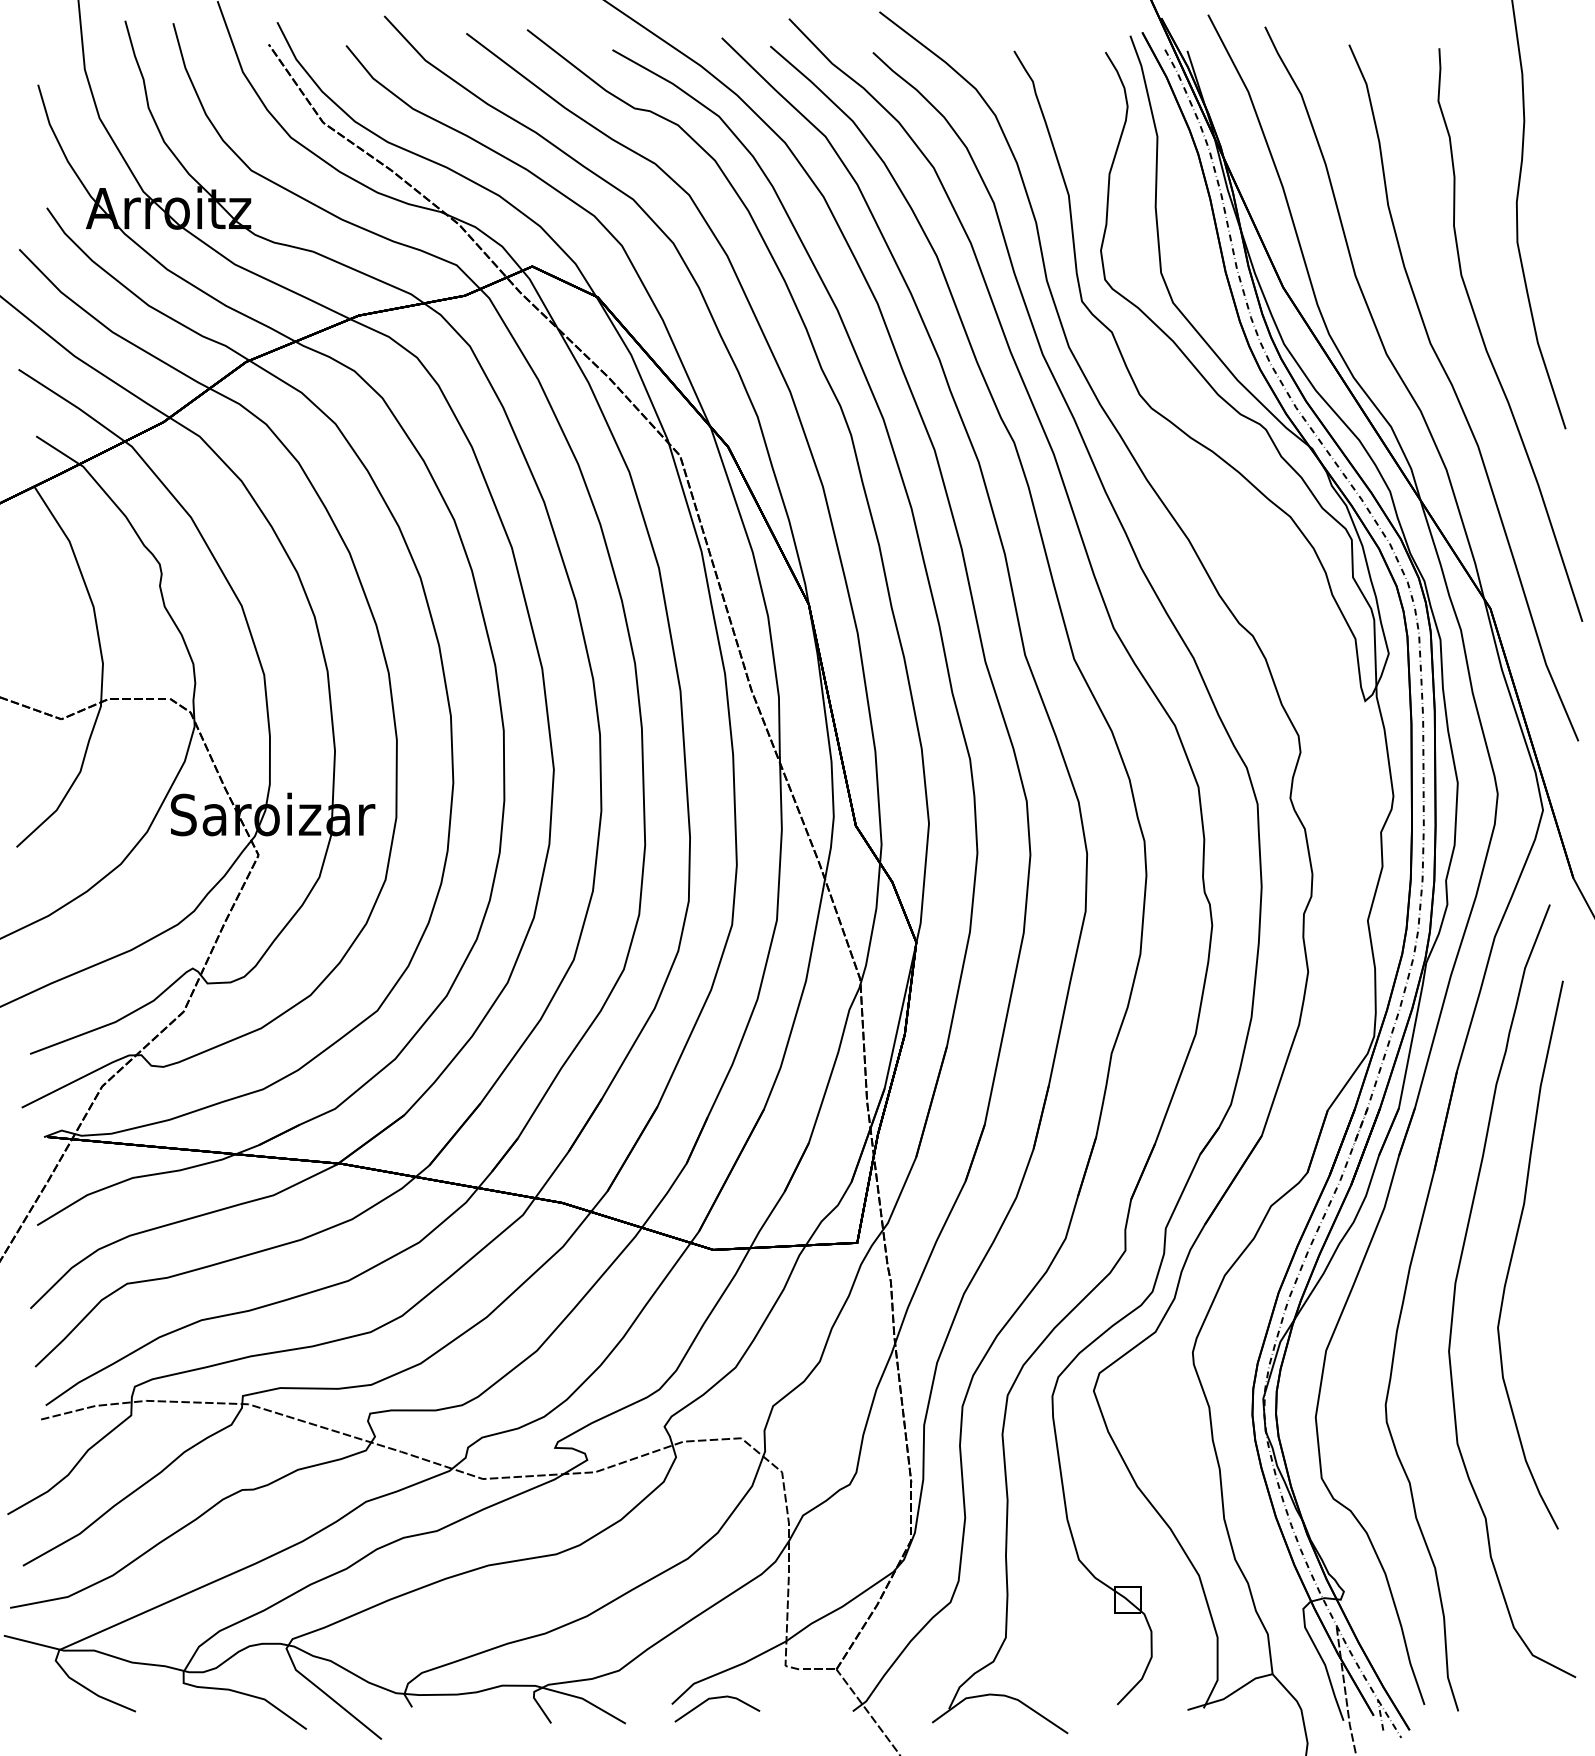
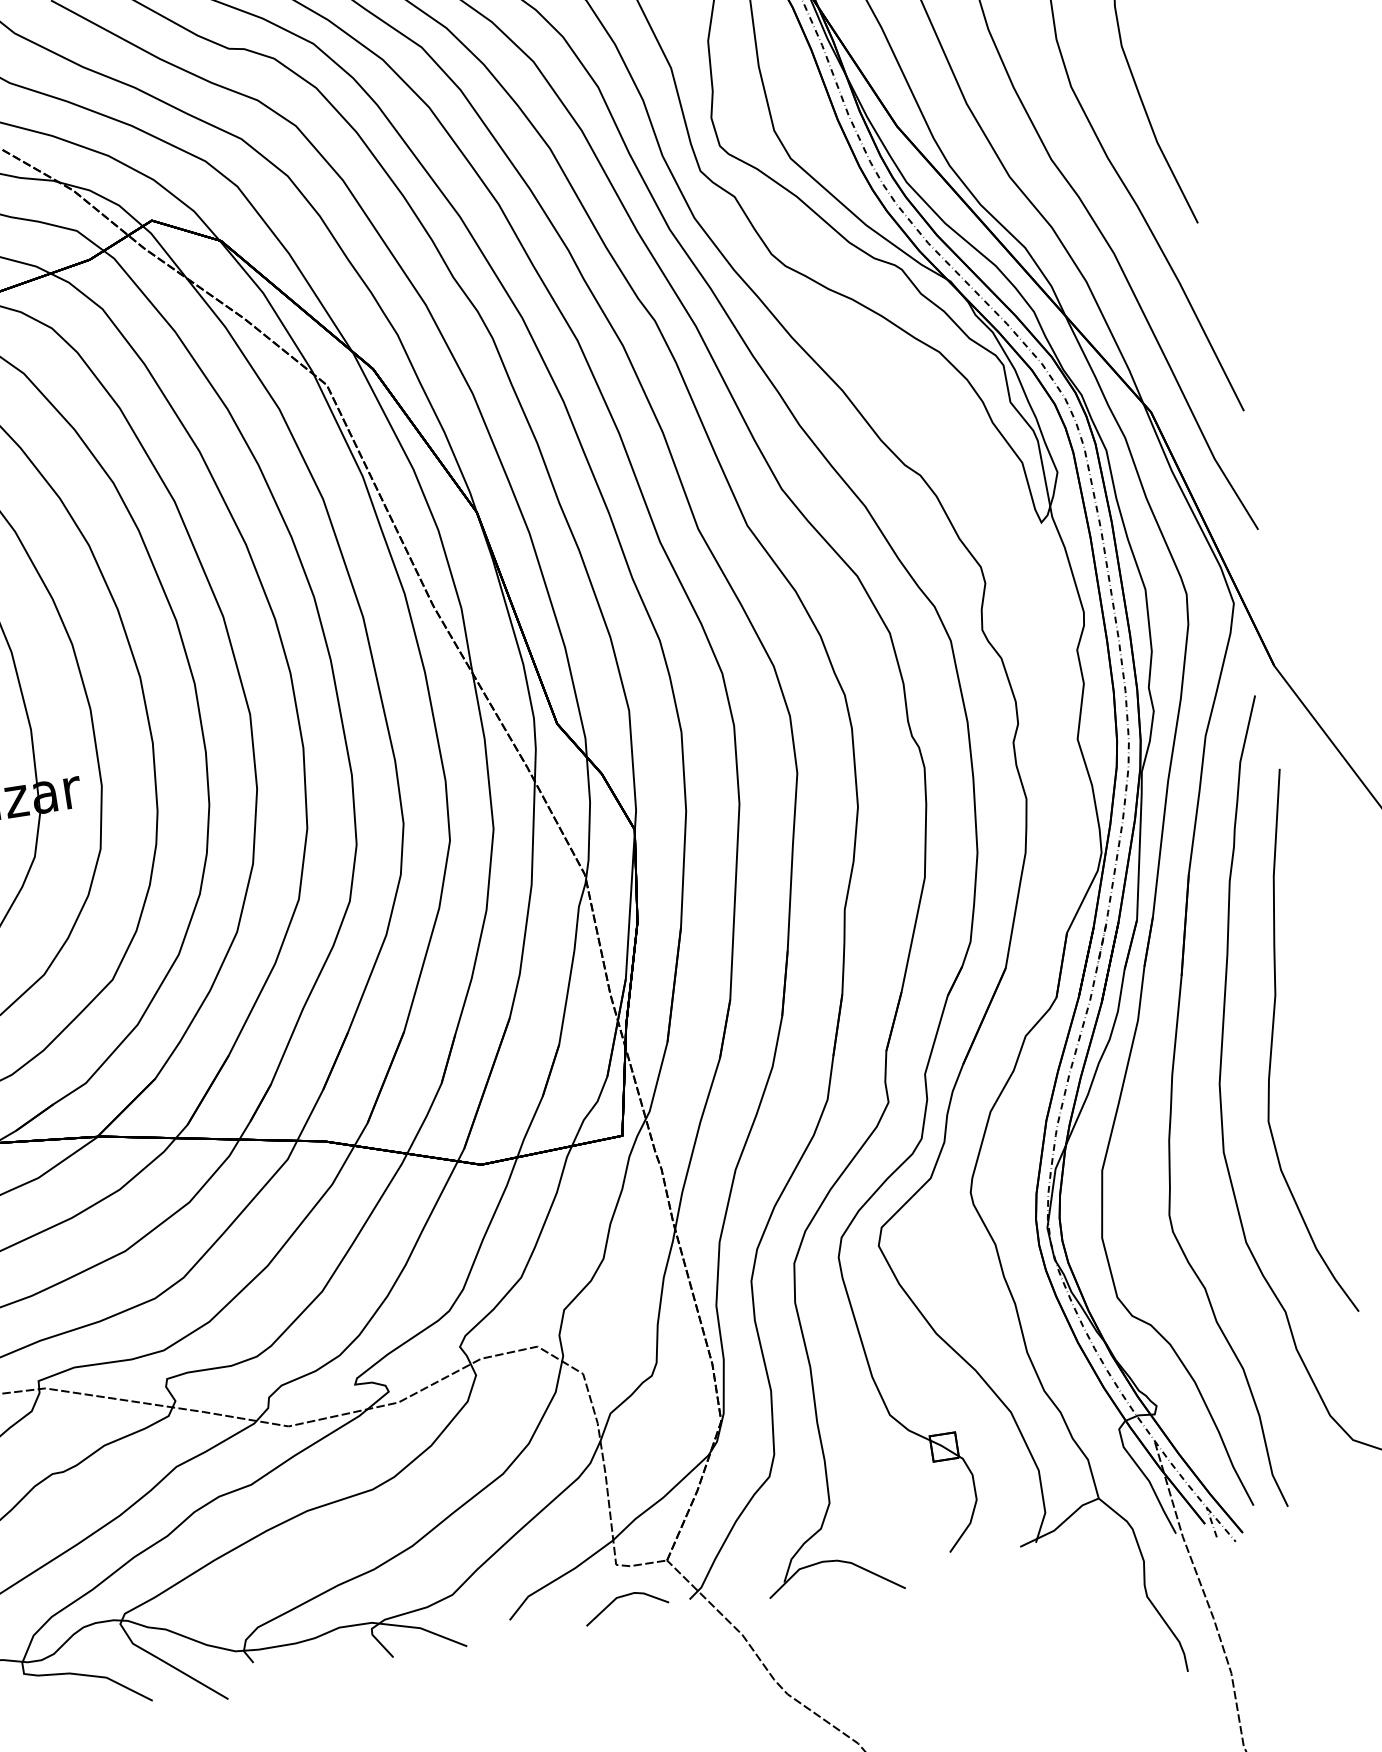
line: (713, 1699) -> (621, 1598), moved

